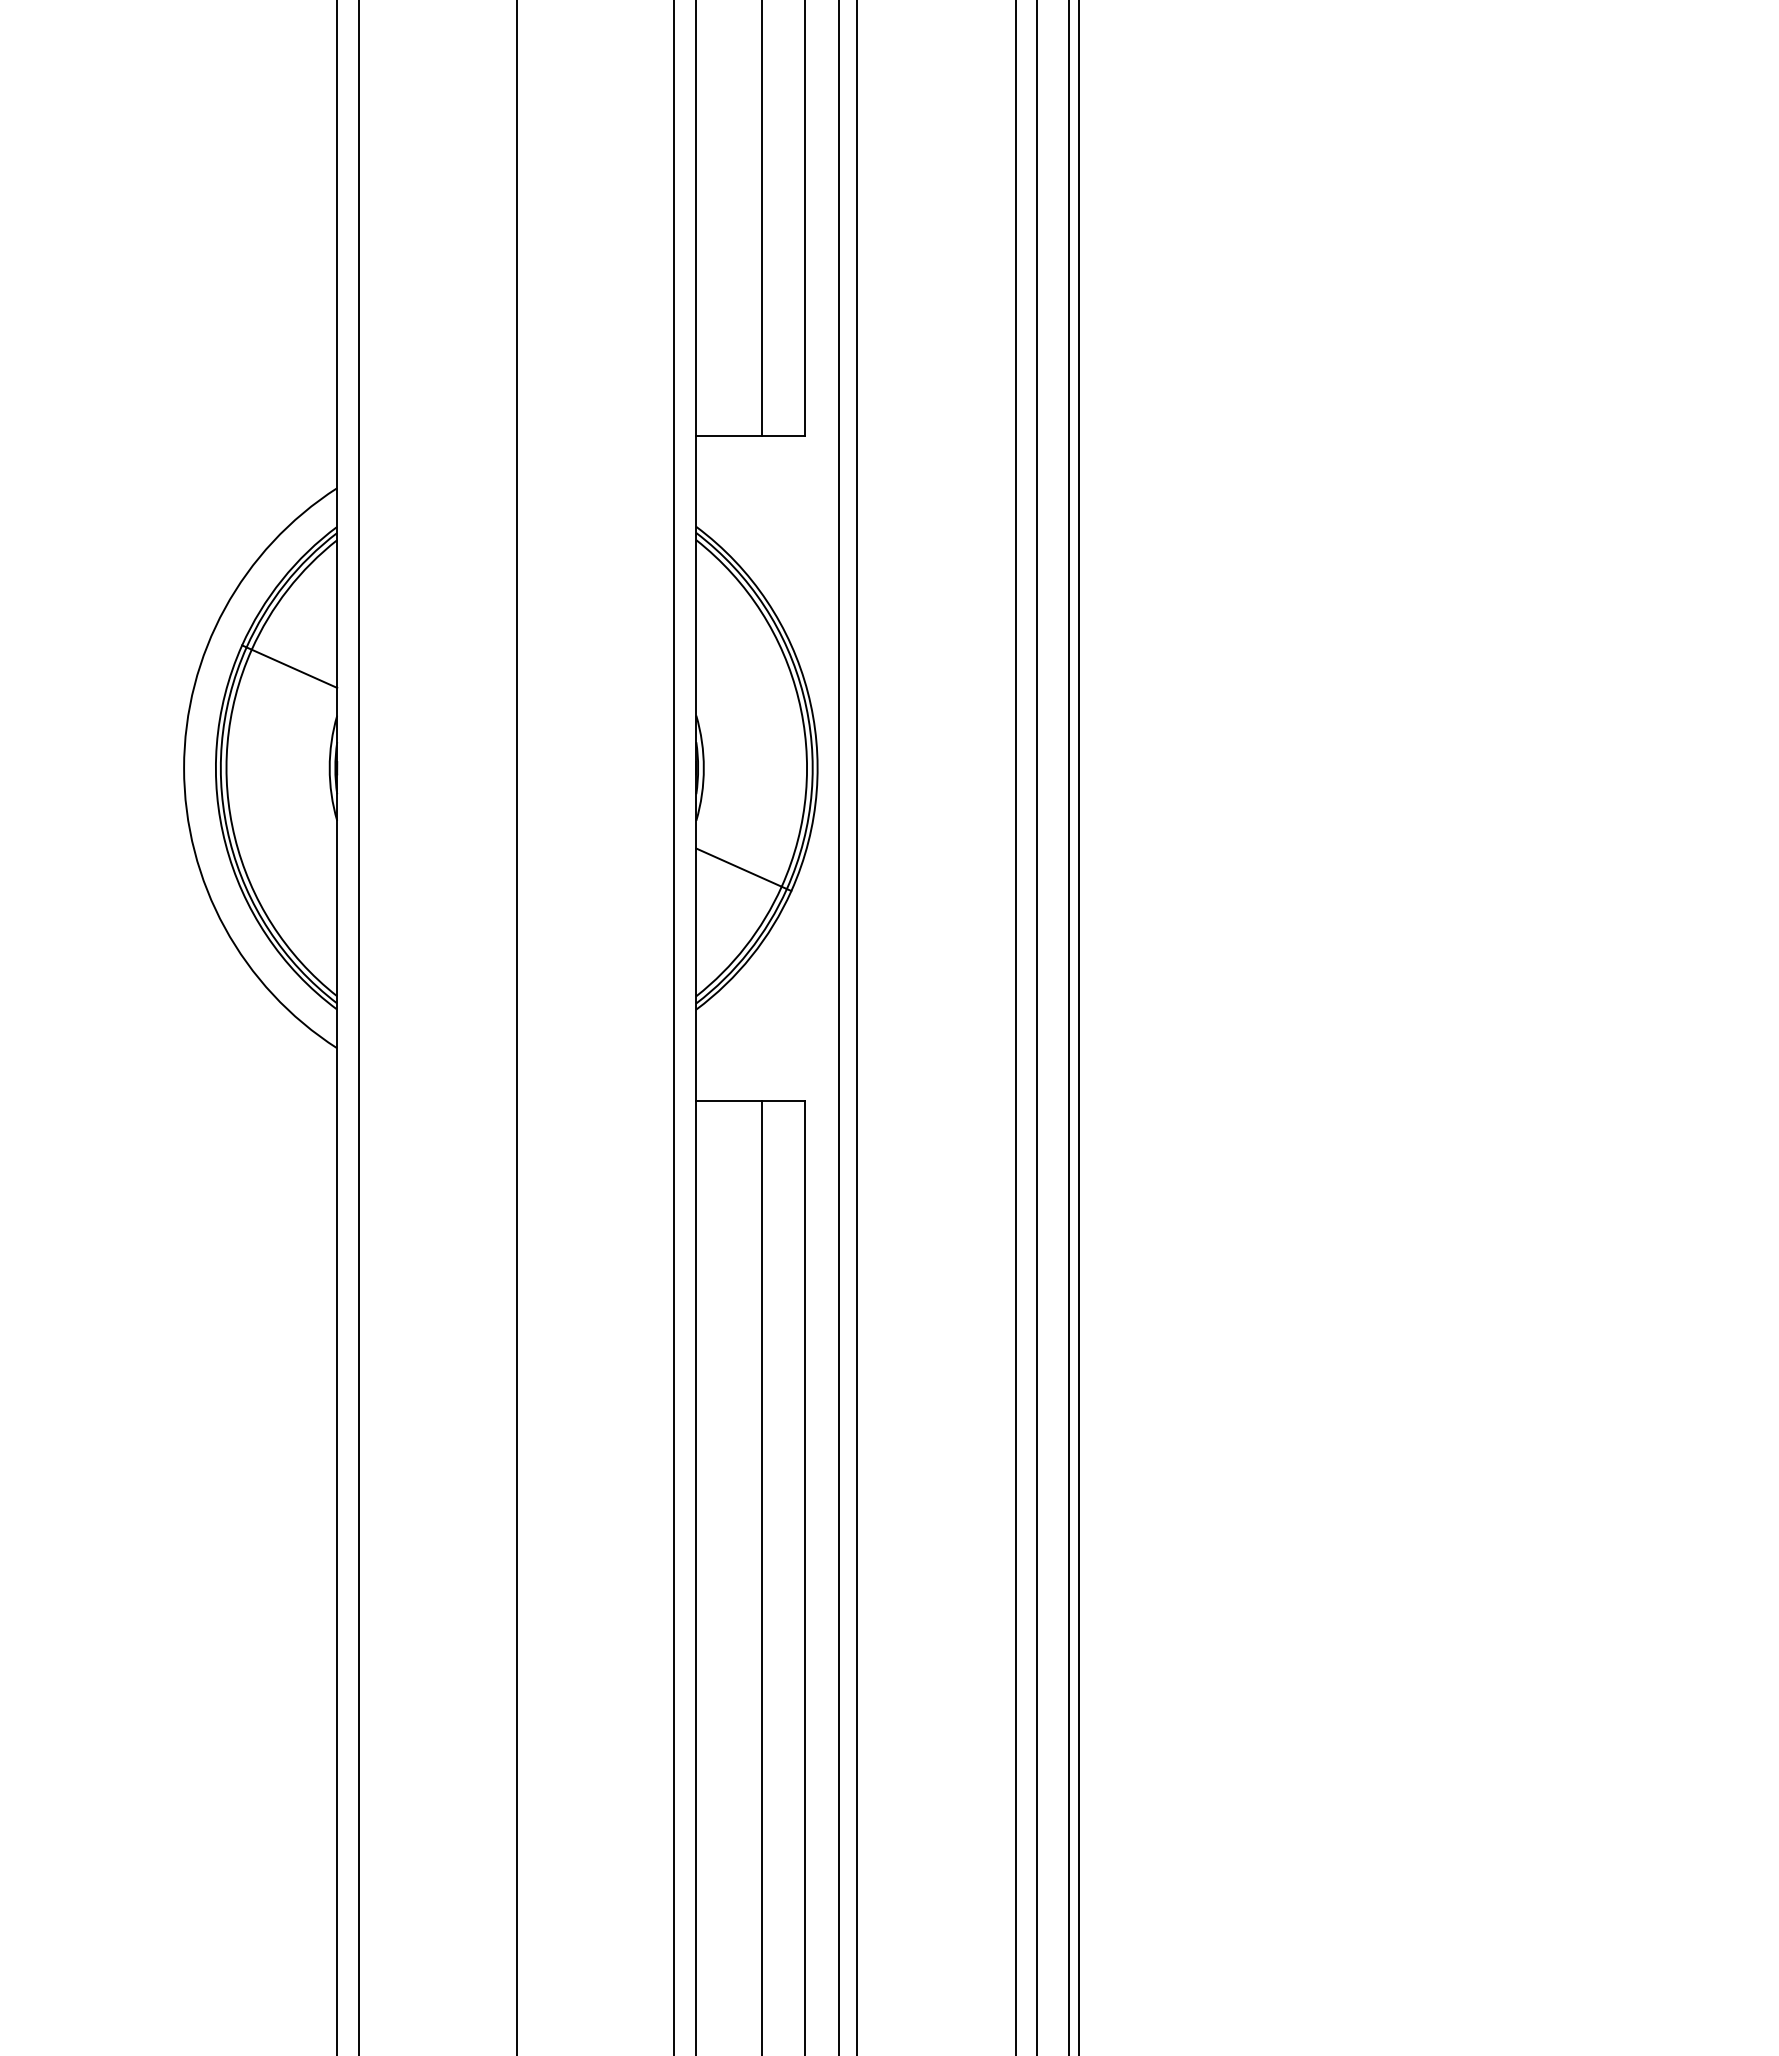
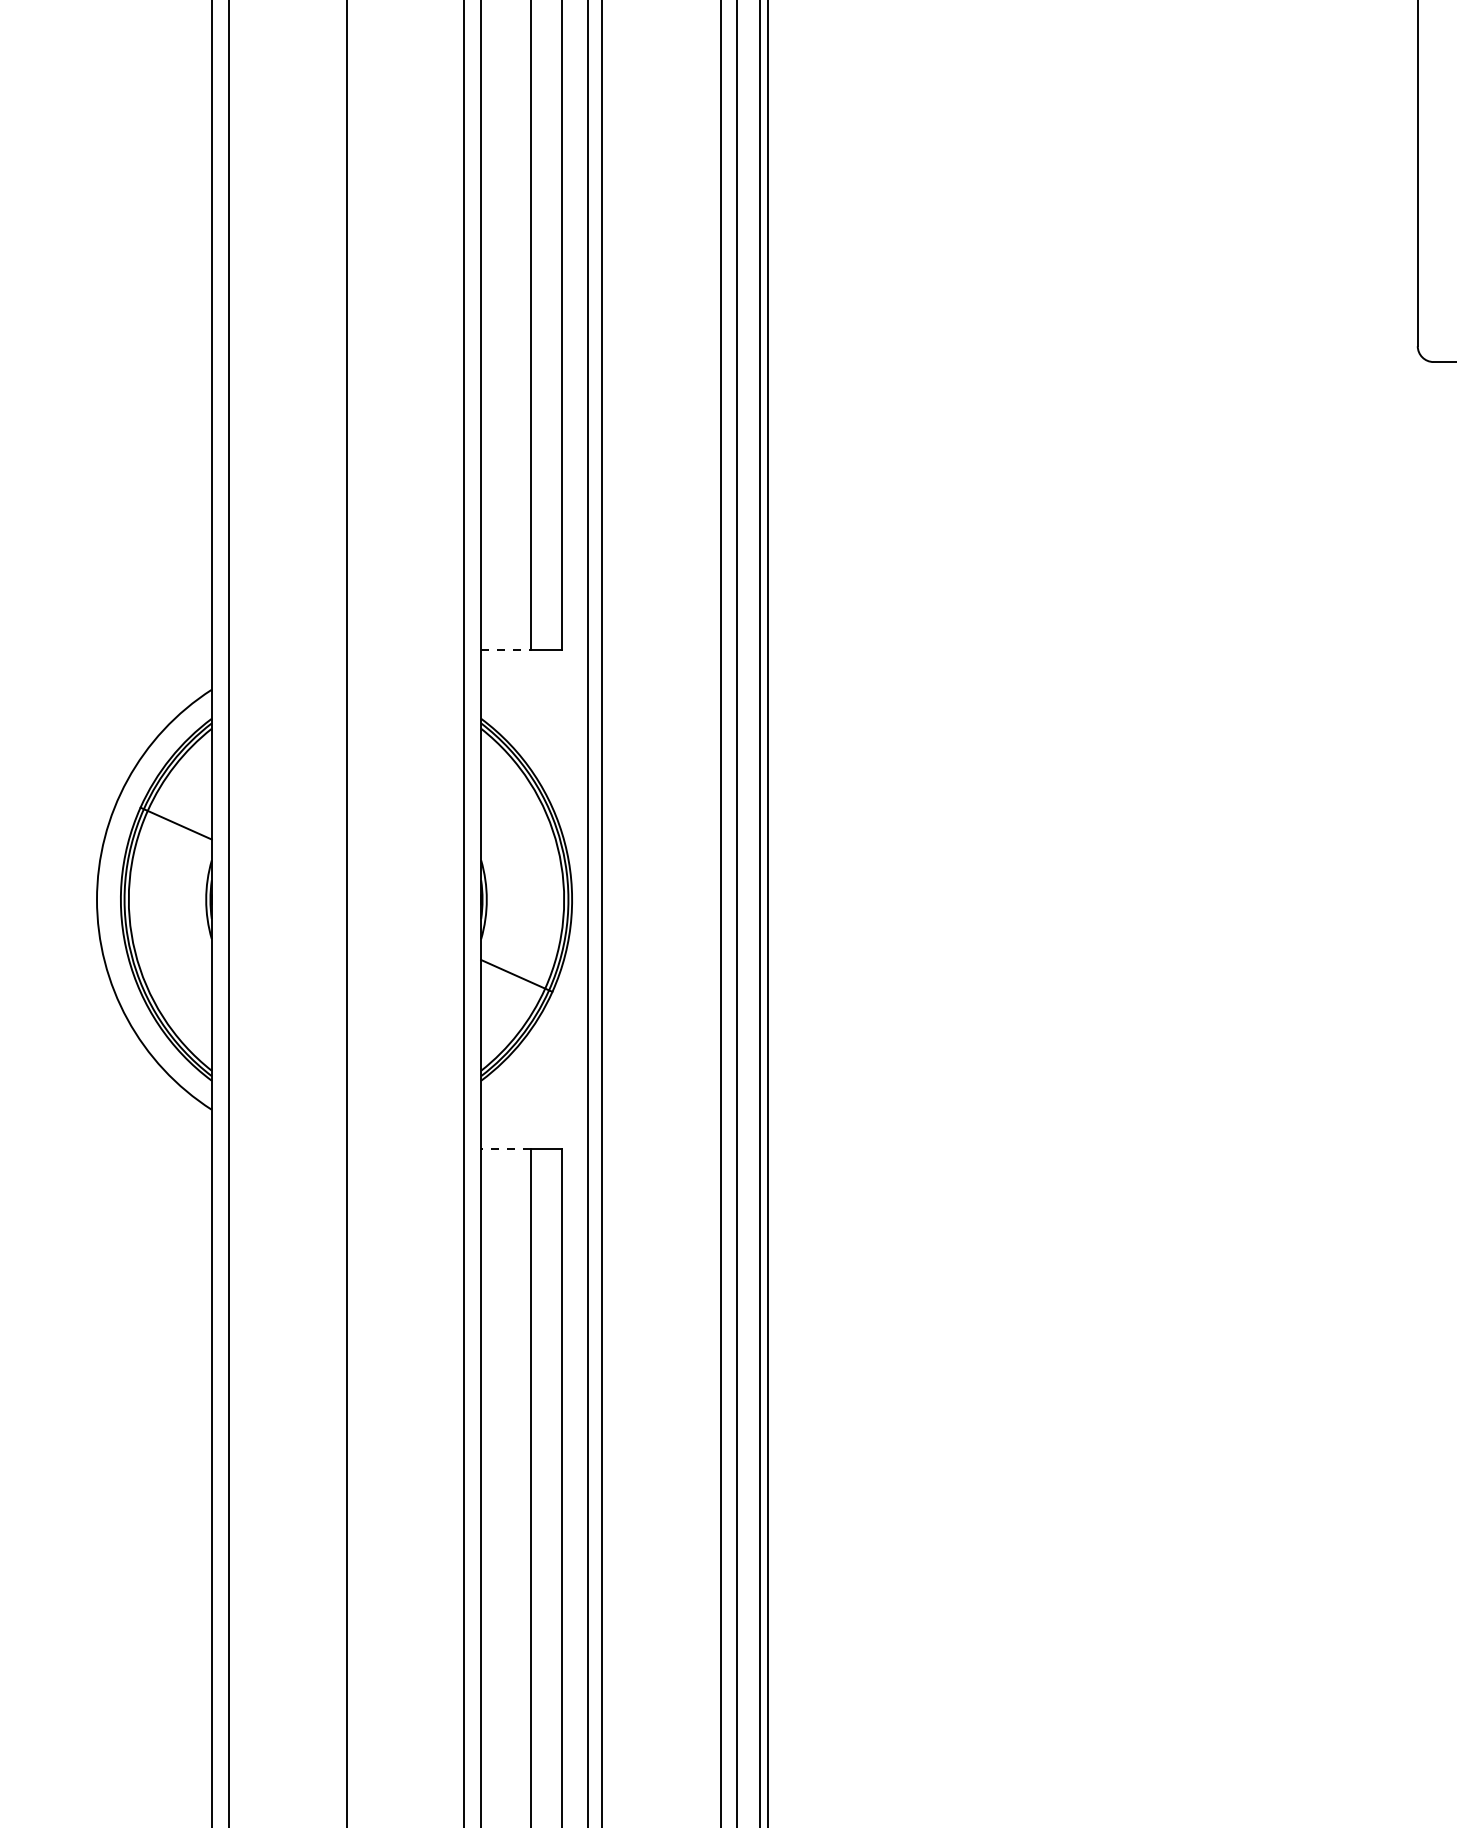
line: (728, 435) -> (505, 650), solid -> dashed
line: (728, 1101) -> (505, 1149), solid -> dashed

